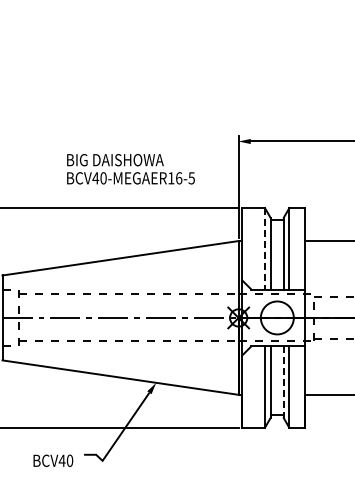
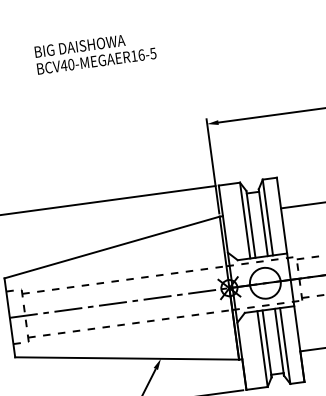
text: (130, 169) -> (95, 53), moved
line: (264, 248) -> (244, 220), dashed -> solid
line: (283, 382) -> (279, 342), dashed -> solid

